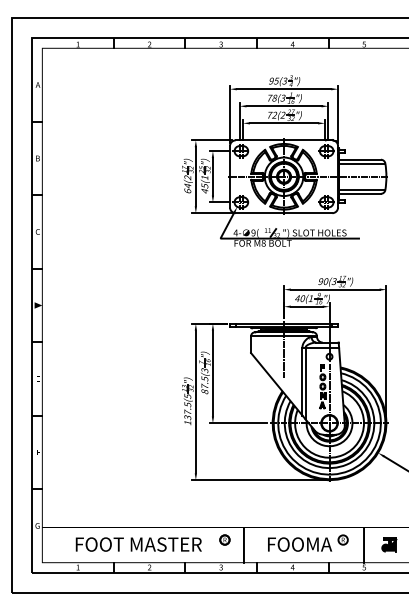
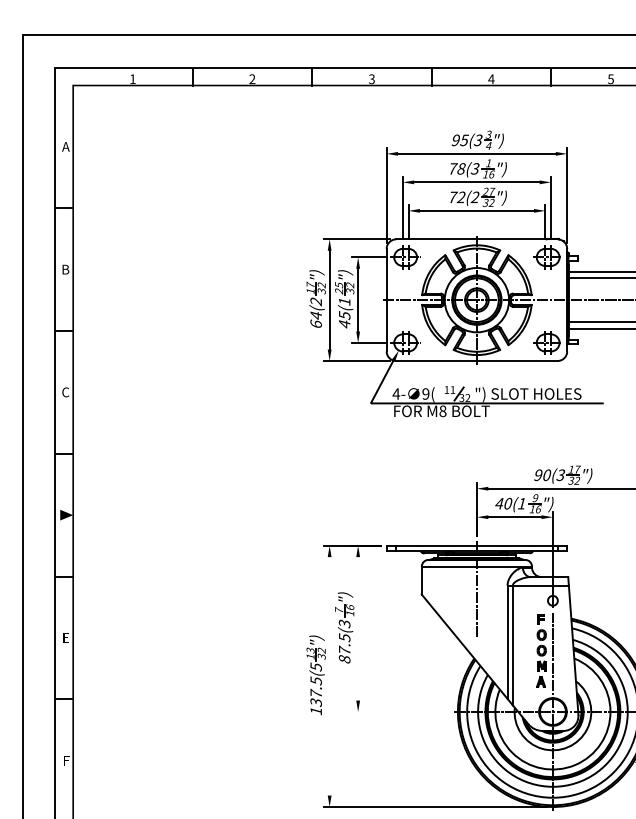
line: (212, 373) -> (357, 628), removed
line: (195, 401) -> (329, 675), removed
line: (237, 423) -> (399, 712), removed

